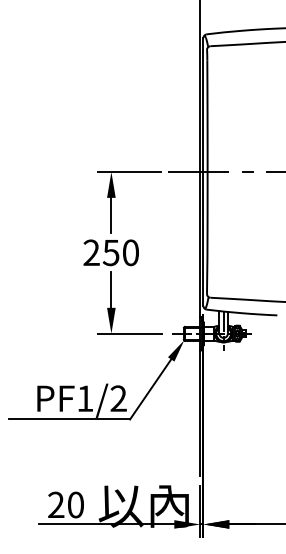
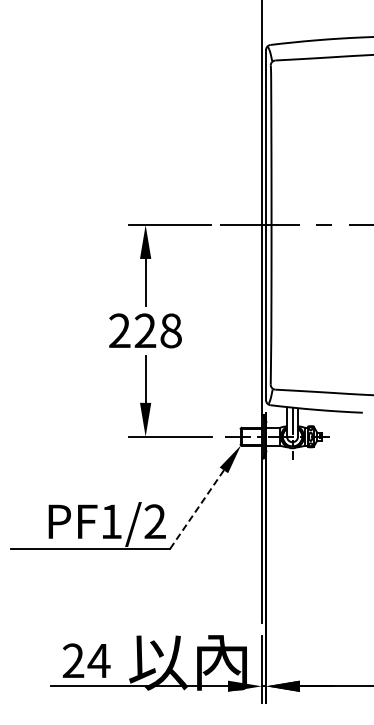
text: (120, 252) -> (157, 330), 250 -> 228
line: (150, 389) -> (196, 509), solid -> dashed
text: (75, 504) -> (98, 660), 20 -> 24

